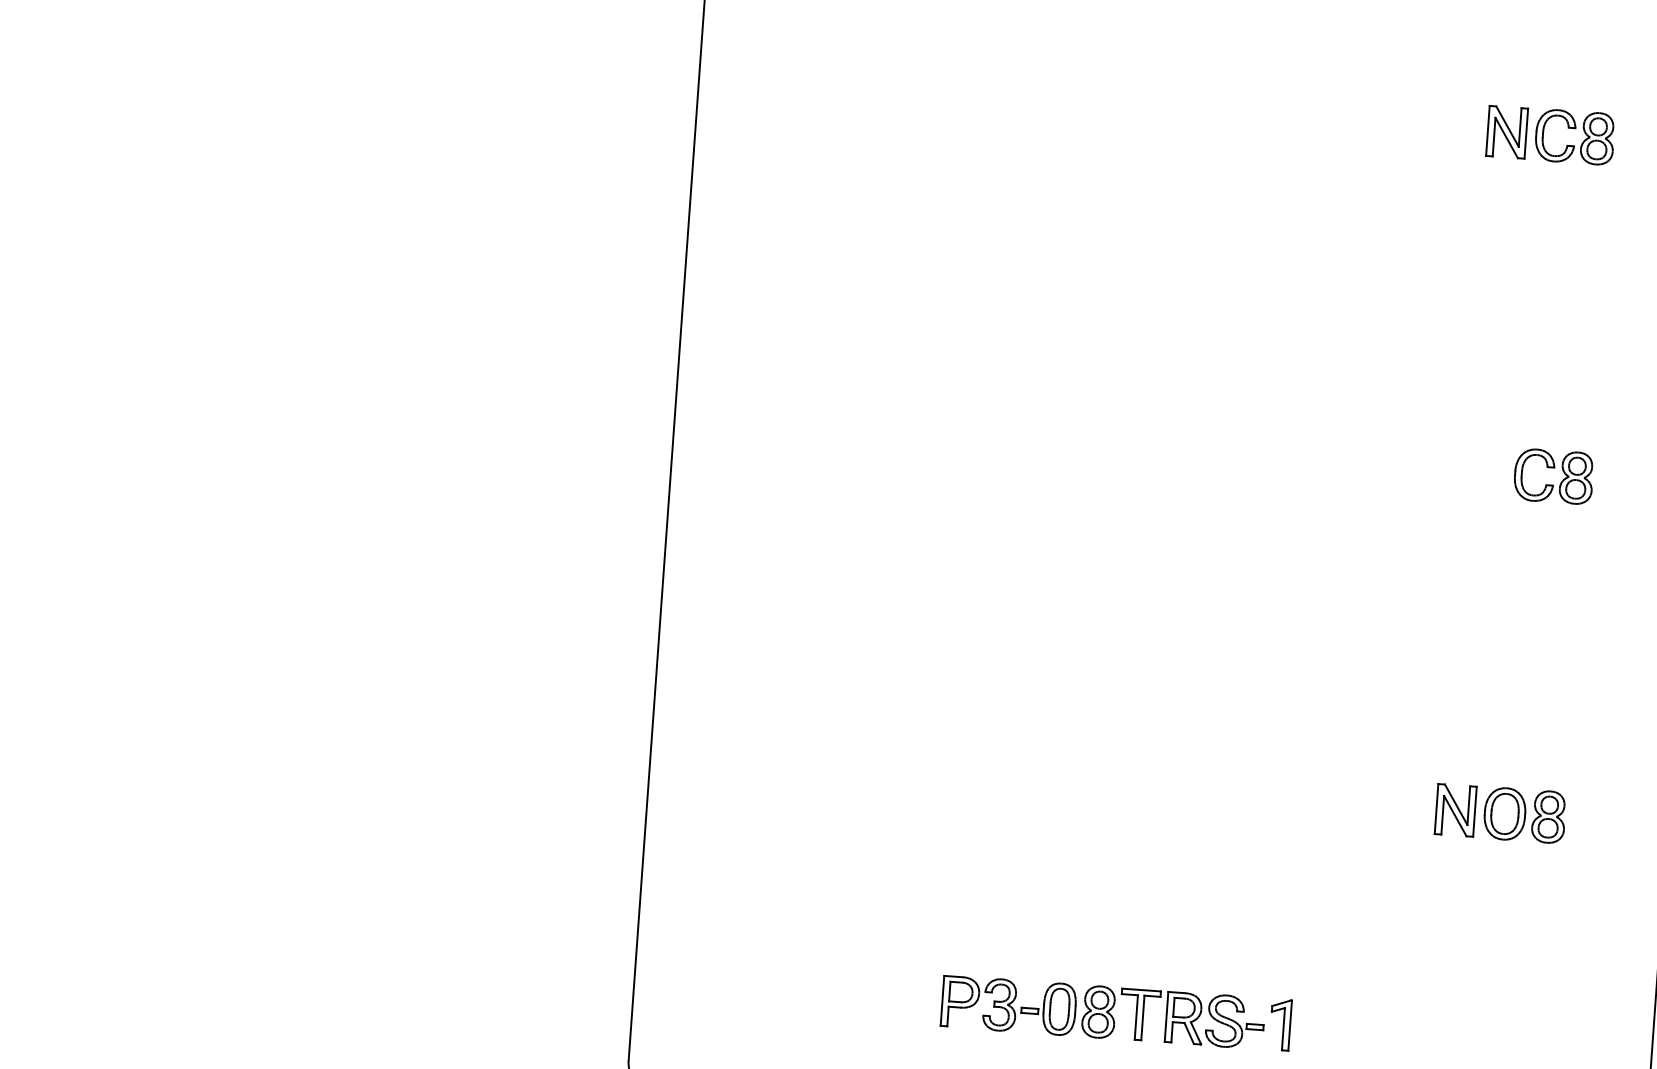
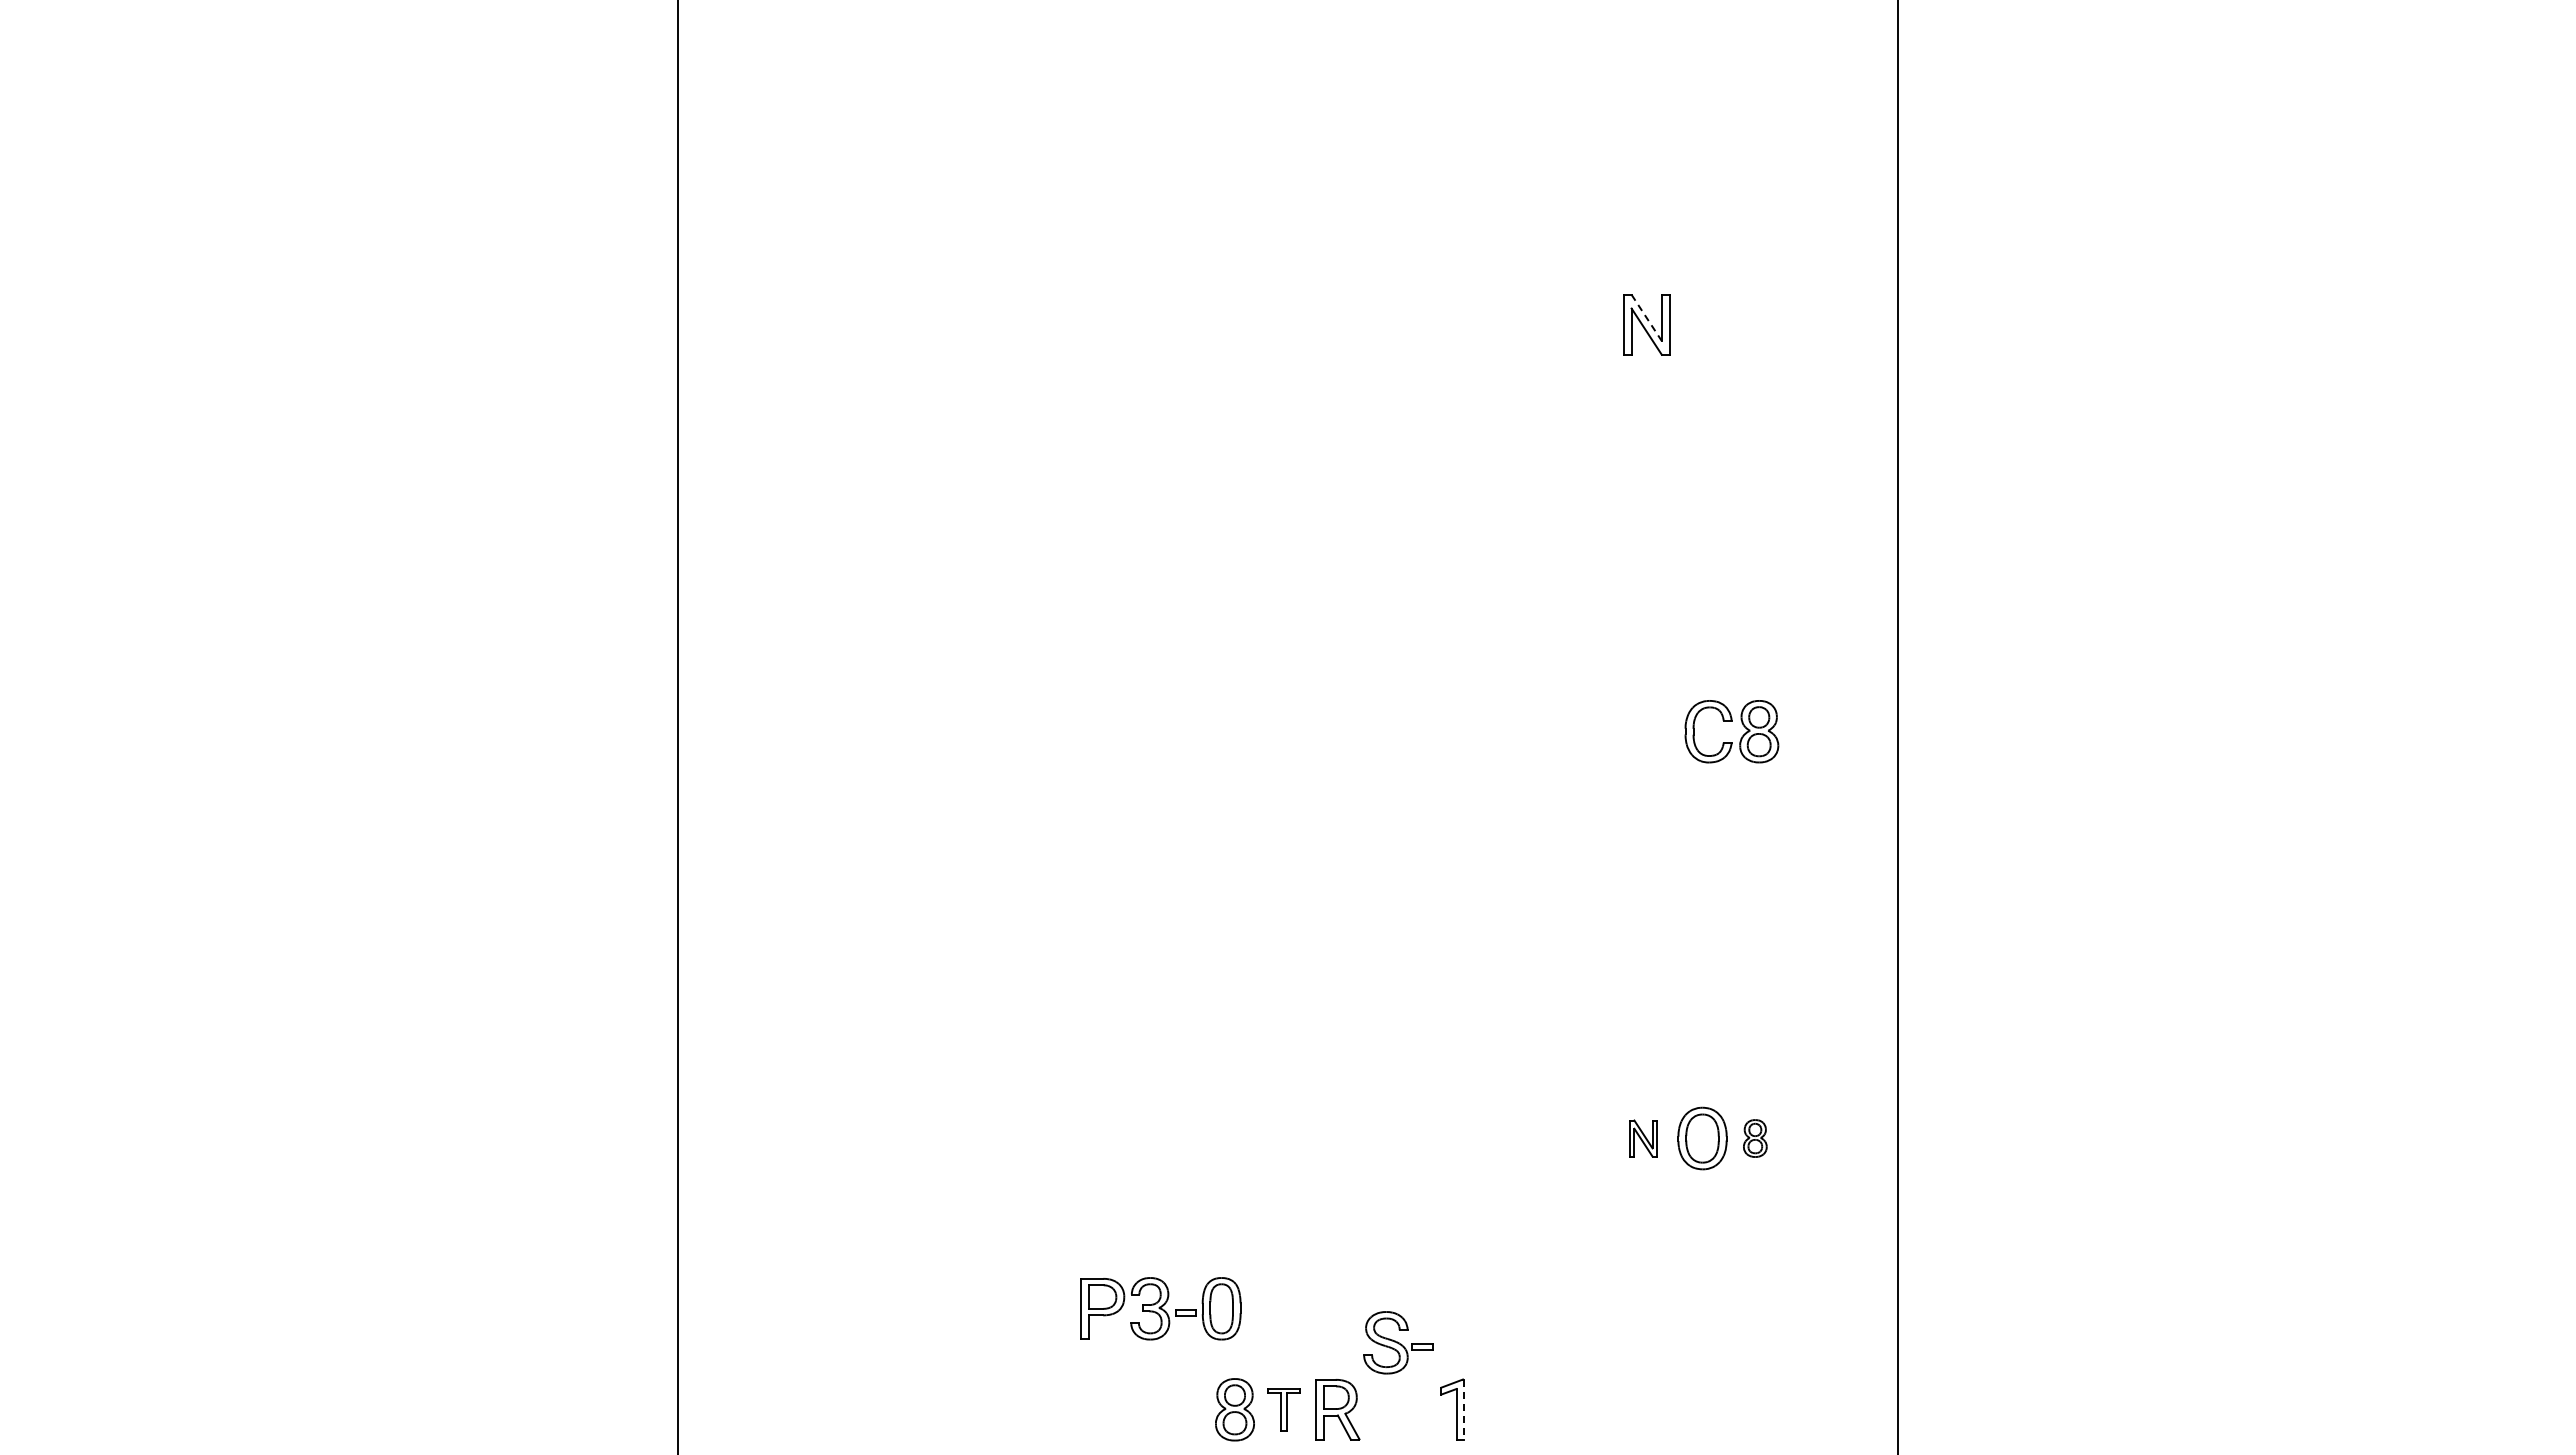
line: (1507, 127) -> (1646, 318), solid -> dashed
part: (1575, 128) -> (1727, 314), removed
part: (1455, 810) -> (1643, 1138), size x0.6
part: (1549, 817) -> (1755, 1138), size x0.6
part: (1008, 1005) -> (1160, 1308), moved
part: (1139, 1014) -> (1283, 1409), size x0.7
part: (1235, 1021) -> (1398, 1342), moved
line: (1290, 1026) -> (1464, 1410), solid -> dashed

